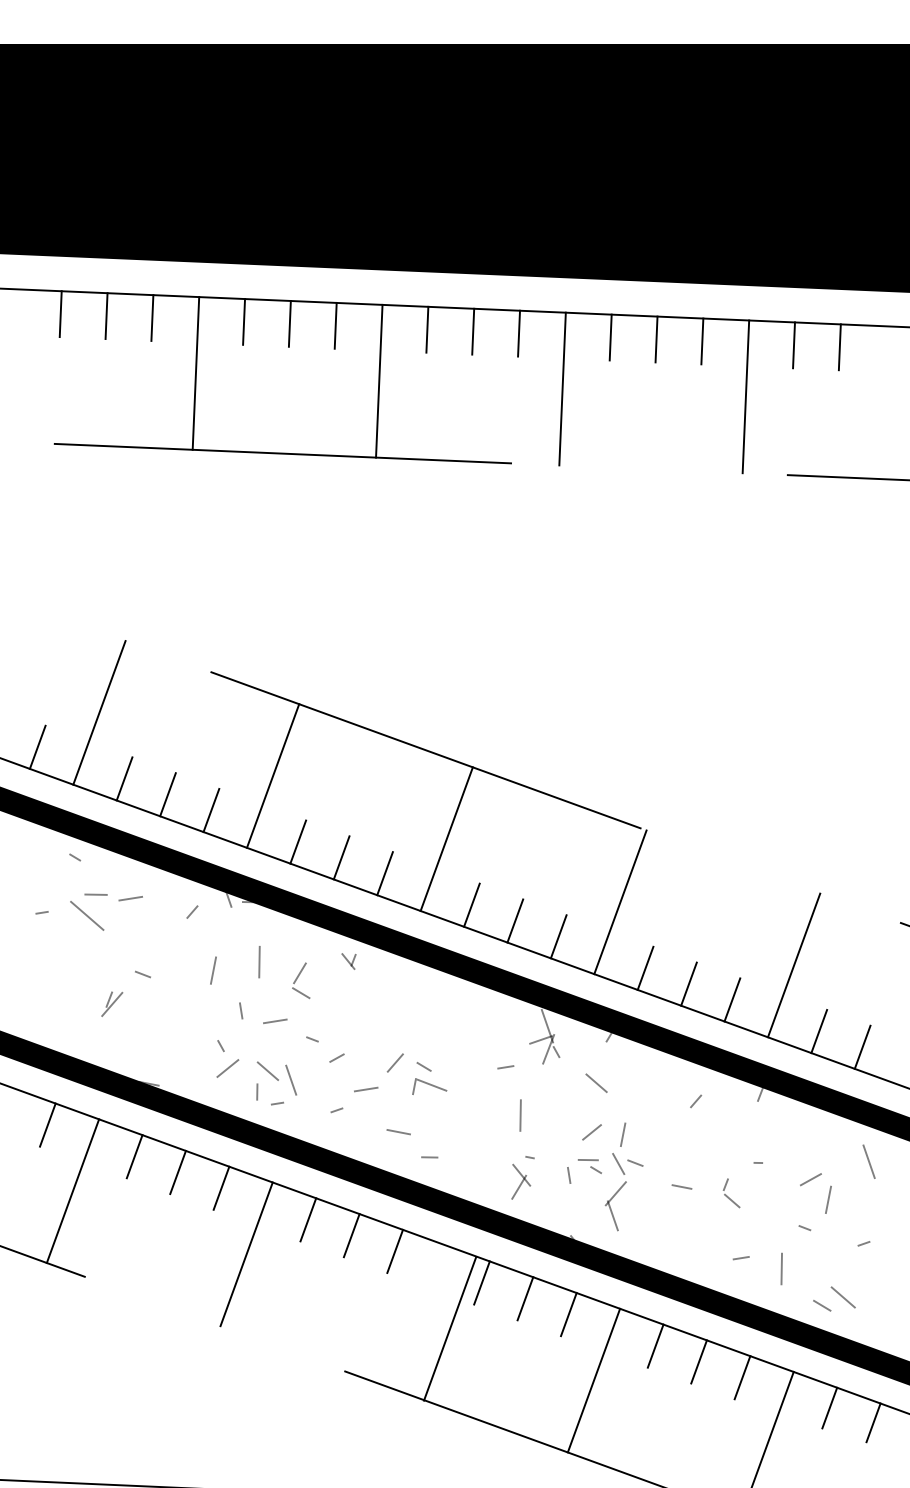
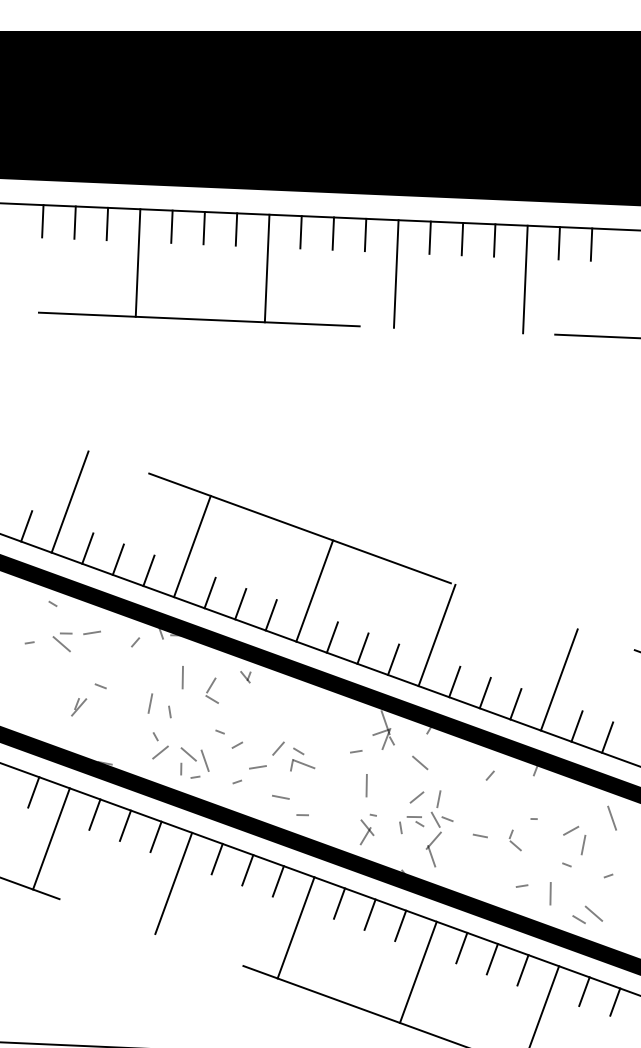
part: (88, 910) -> (62, 641), size x0.71
line: (212, 970) -> (149, 703), moved
line: (274, 1021) -> (193, 719), removed
line: (449, 1328) -> (295, 927), moved

